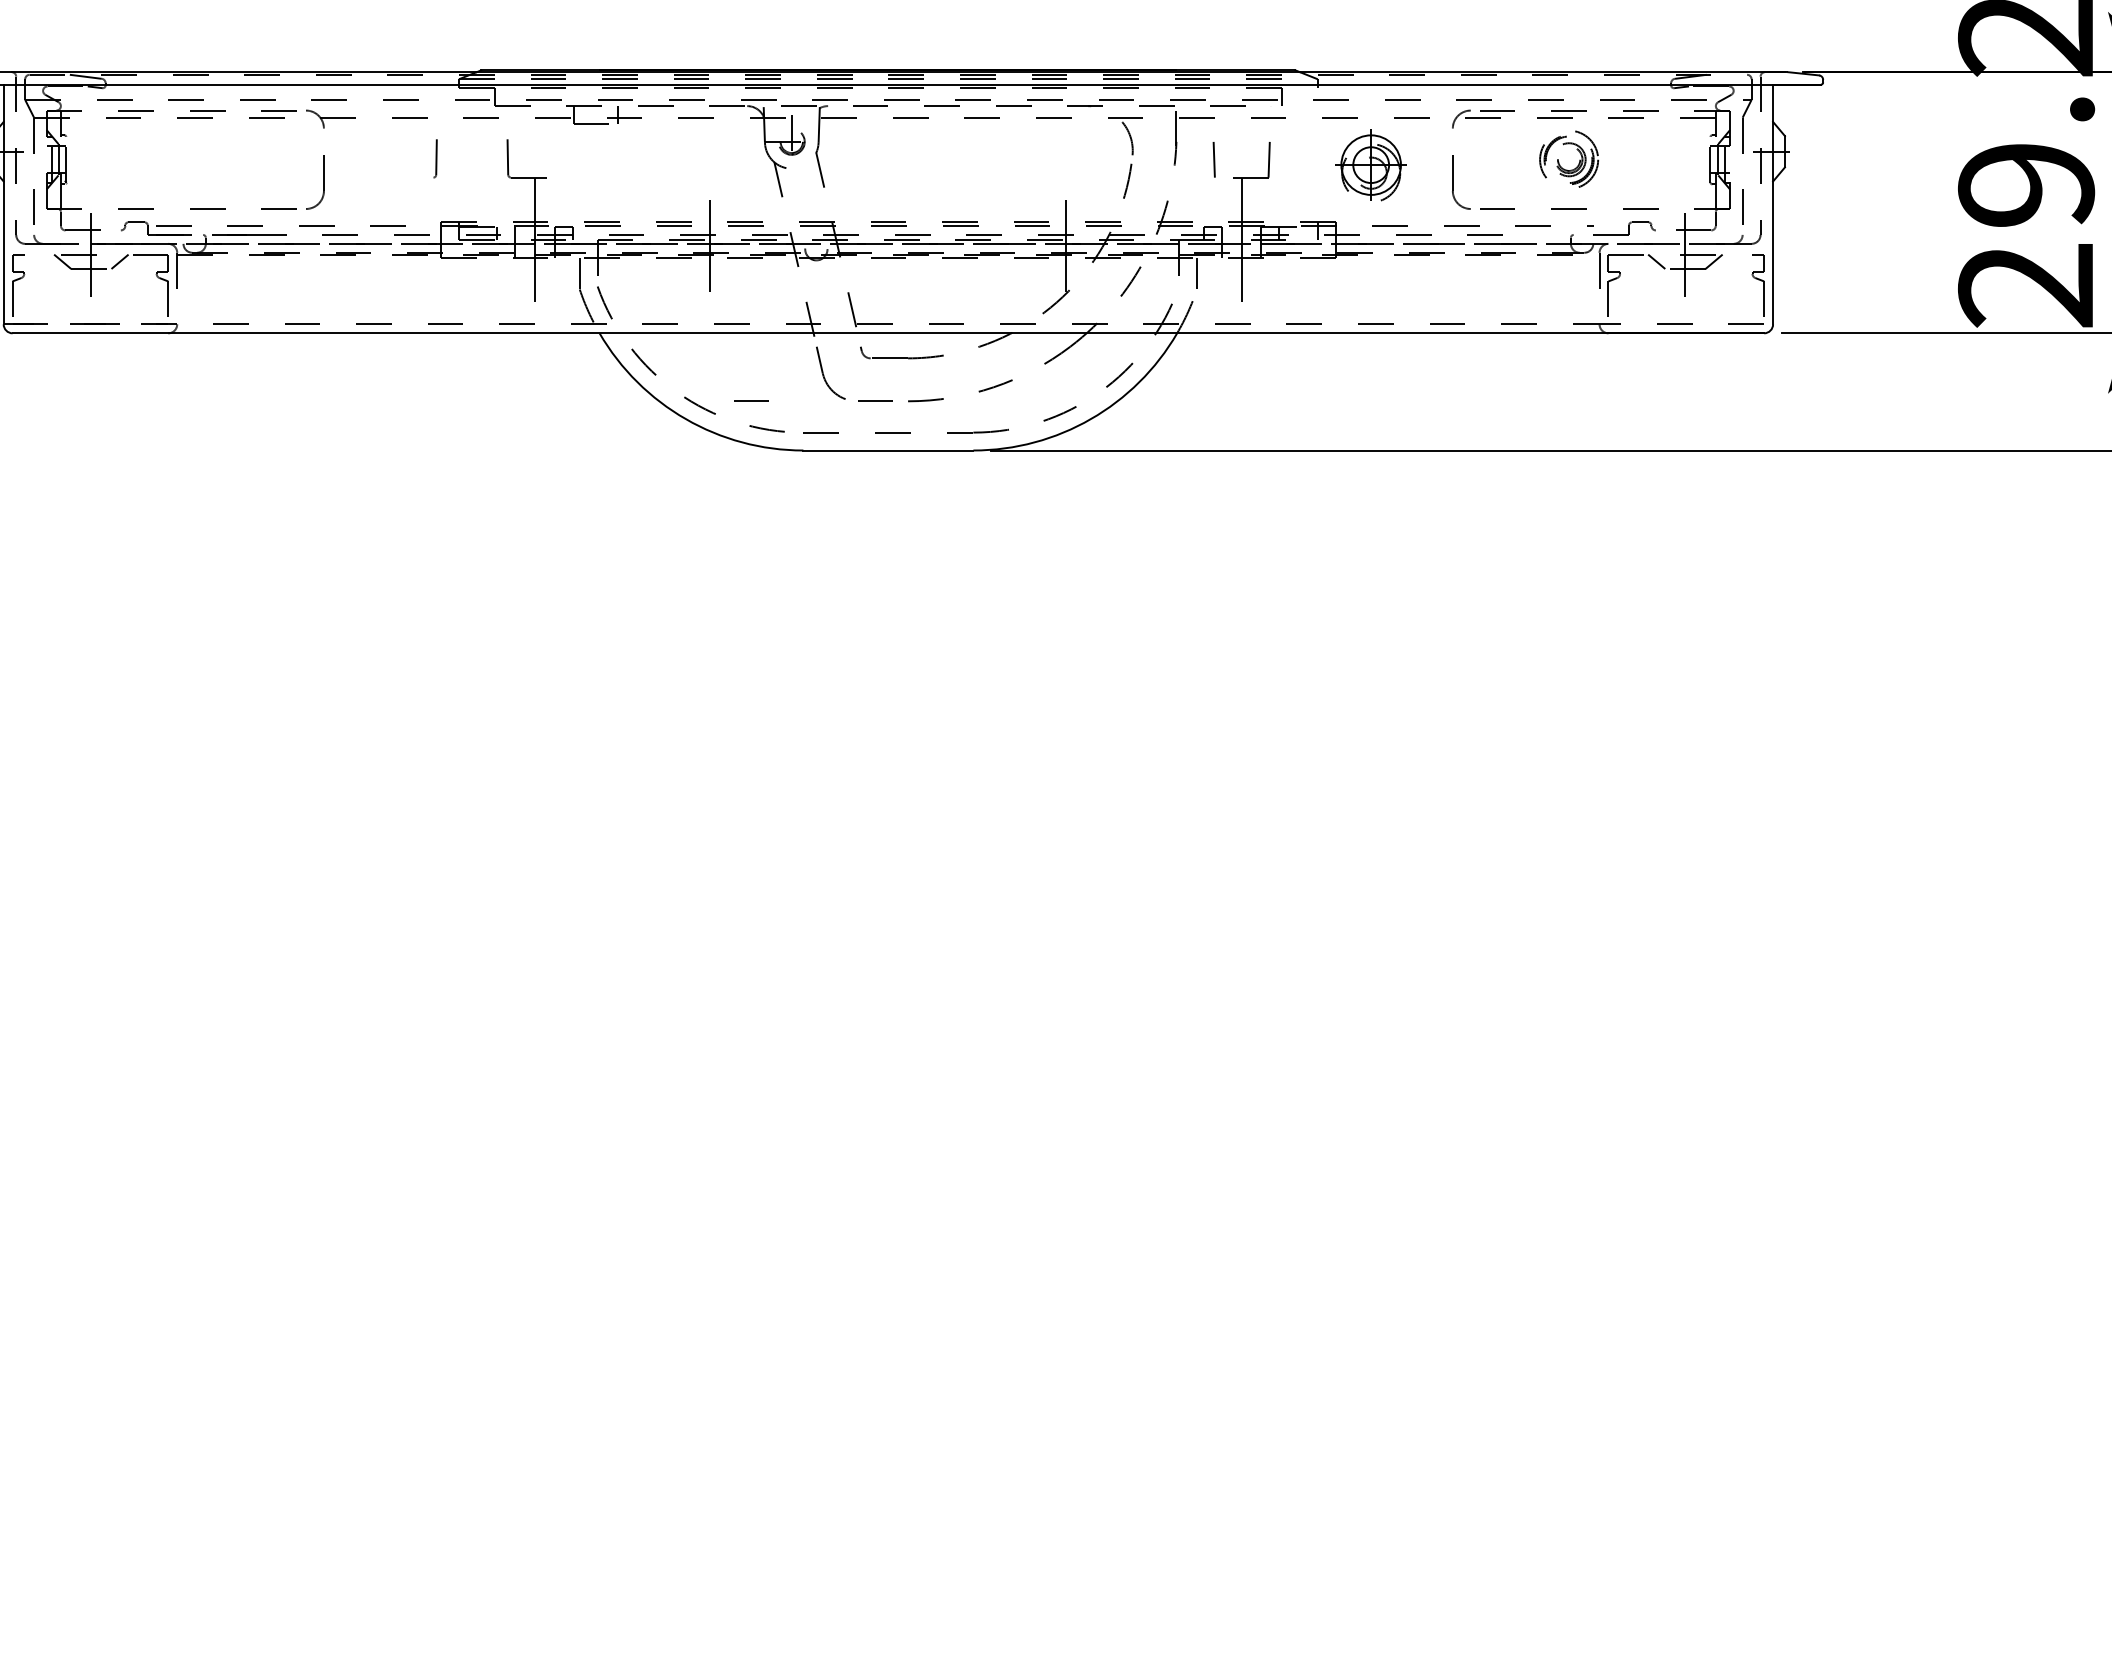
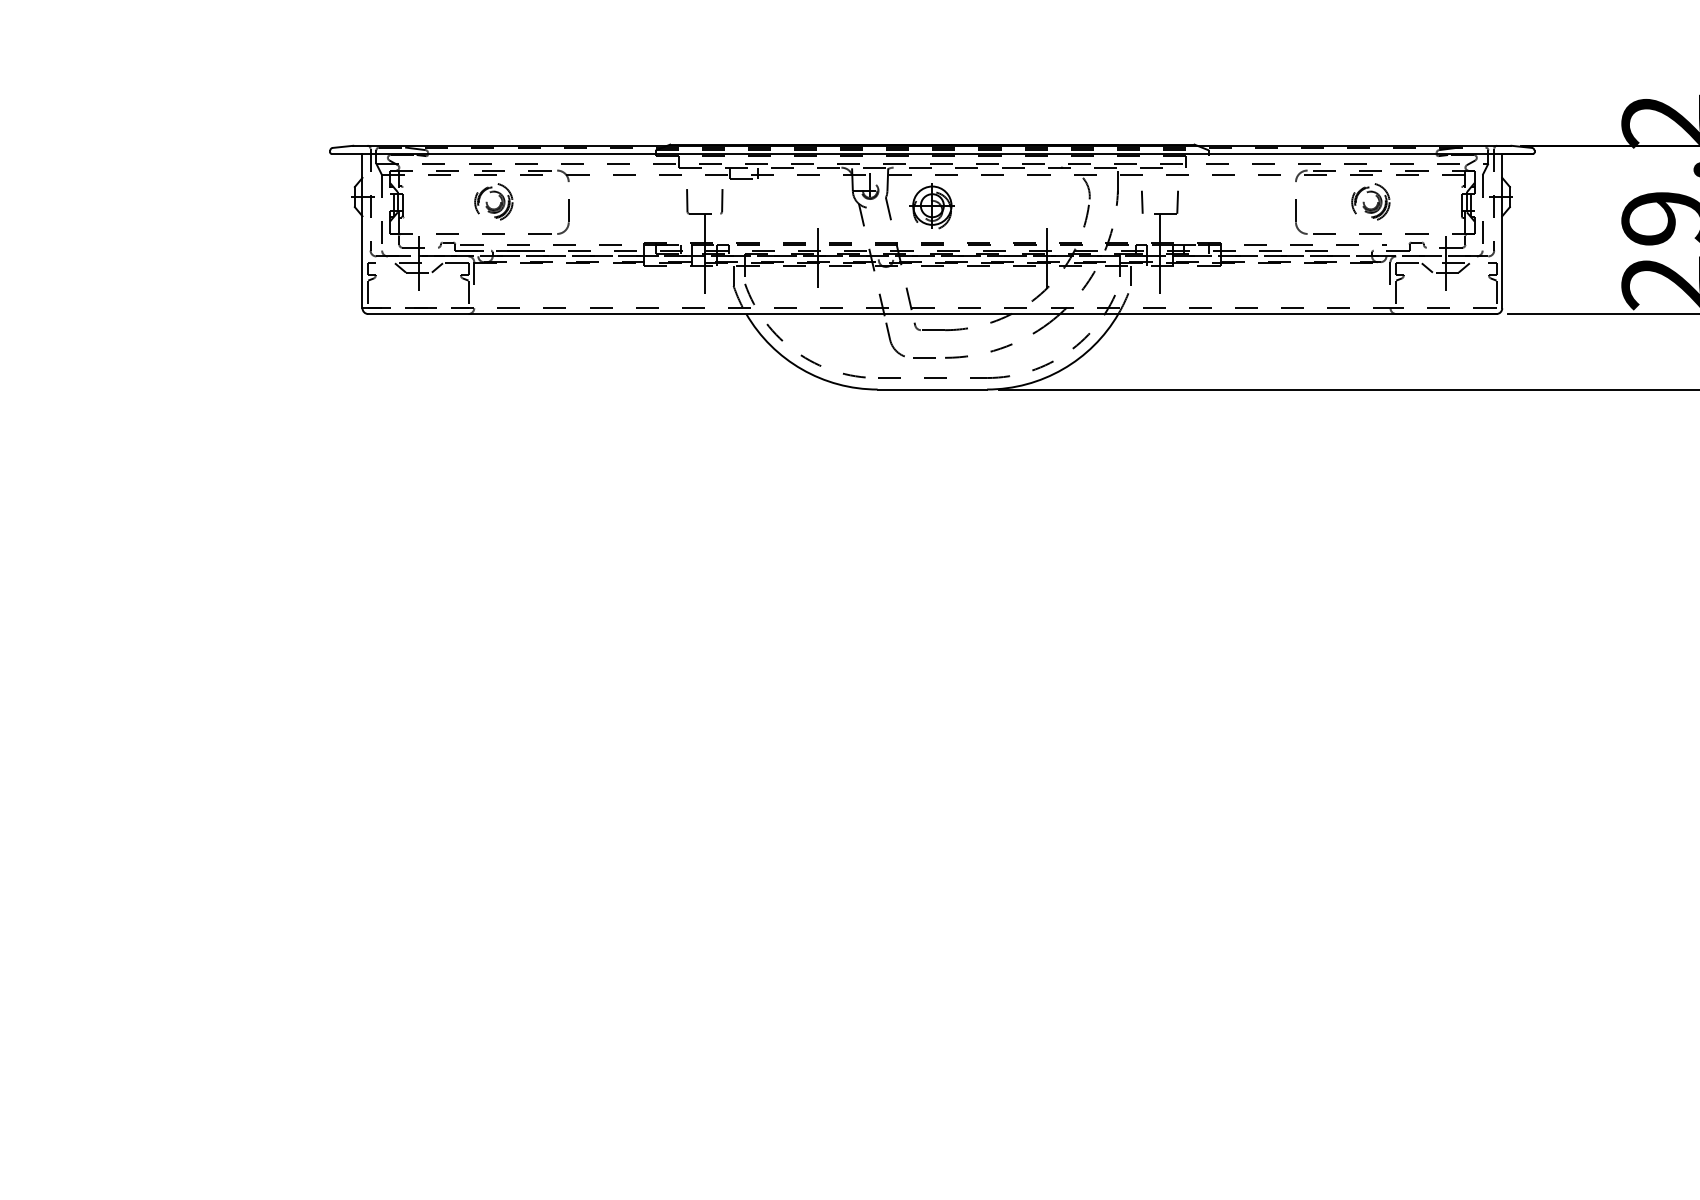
line: (435, 158) -> (721, 201), moved
part: (197, 160) -> (487, 202), added
part: (1369, 166) -> (931, 206), moved
line: (751, 400) -> (844, 357), removed

